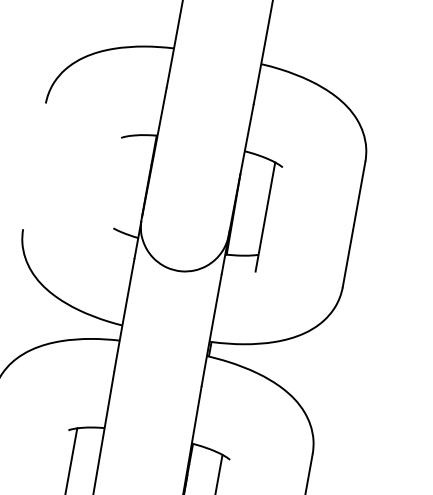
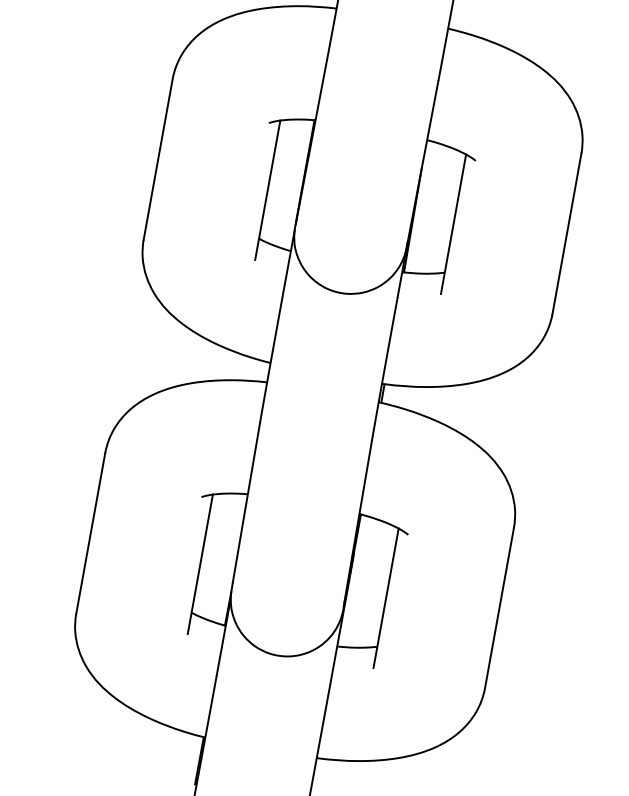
line: (34, 166) -> (157, 159), added
line: (119, 189) -> (267, 189), added

